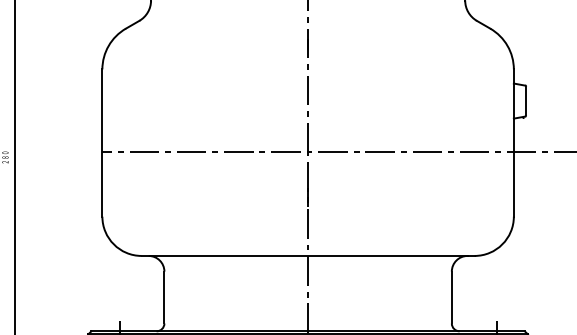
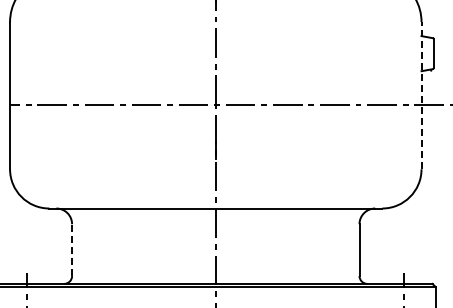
line: (513, 143) -> (421, 96), solid -> dashed
line: (164, 297) -> (72, 250), solid -> dashed

